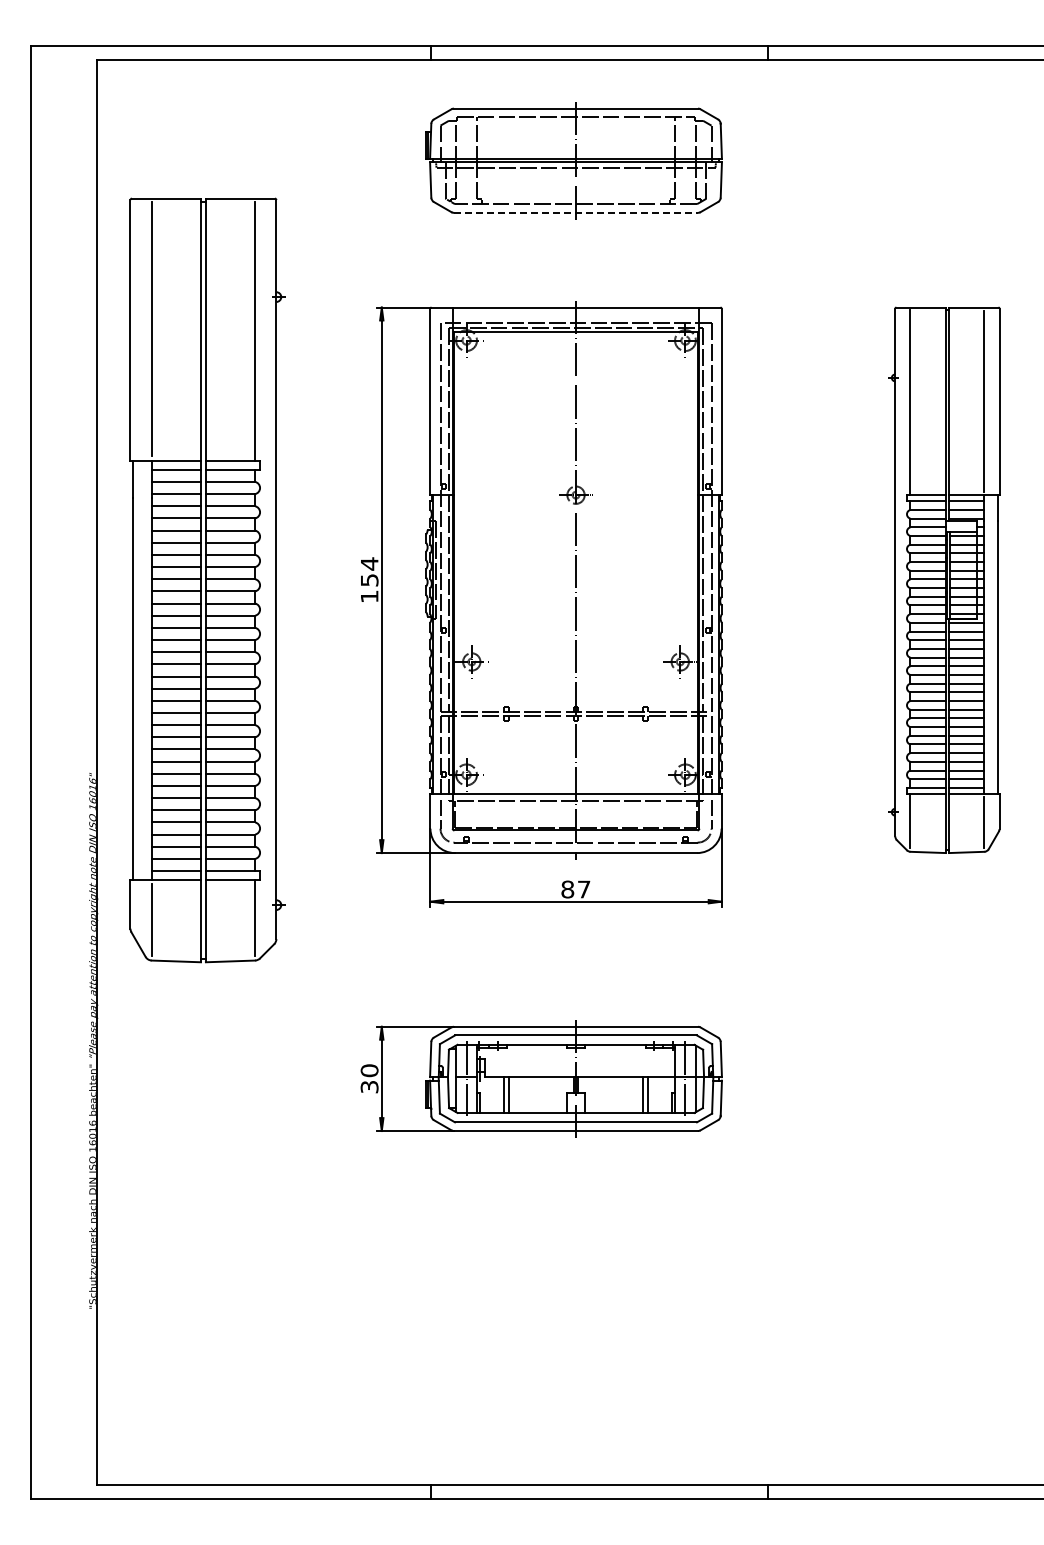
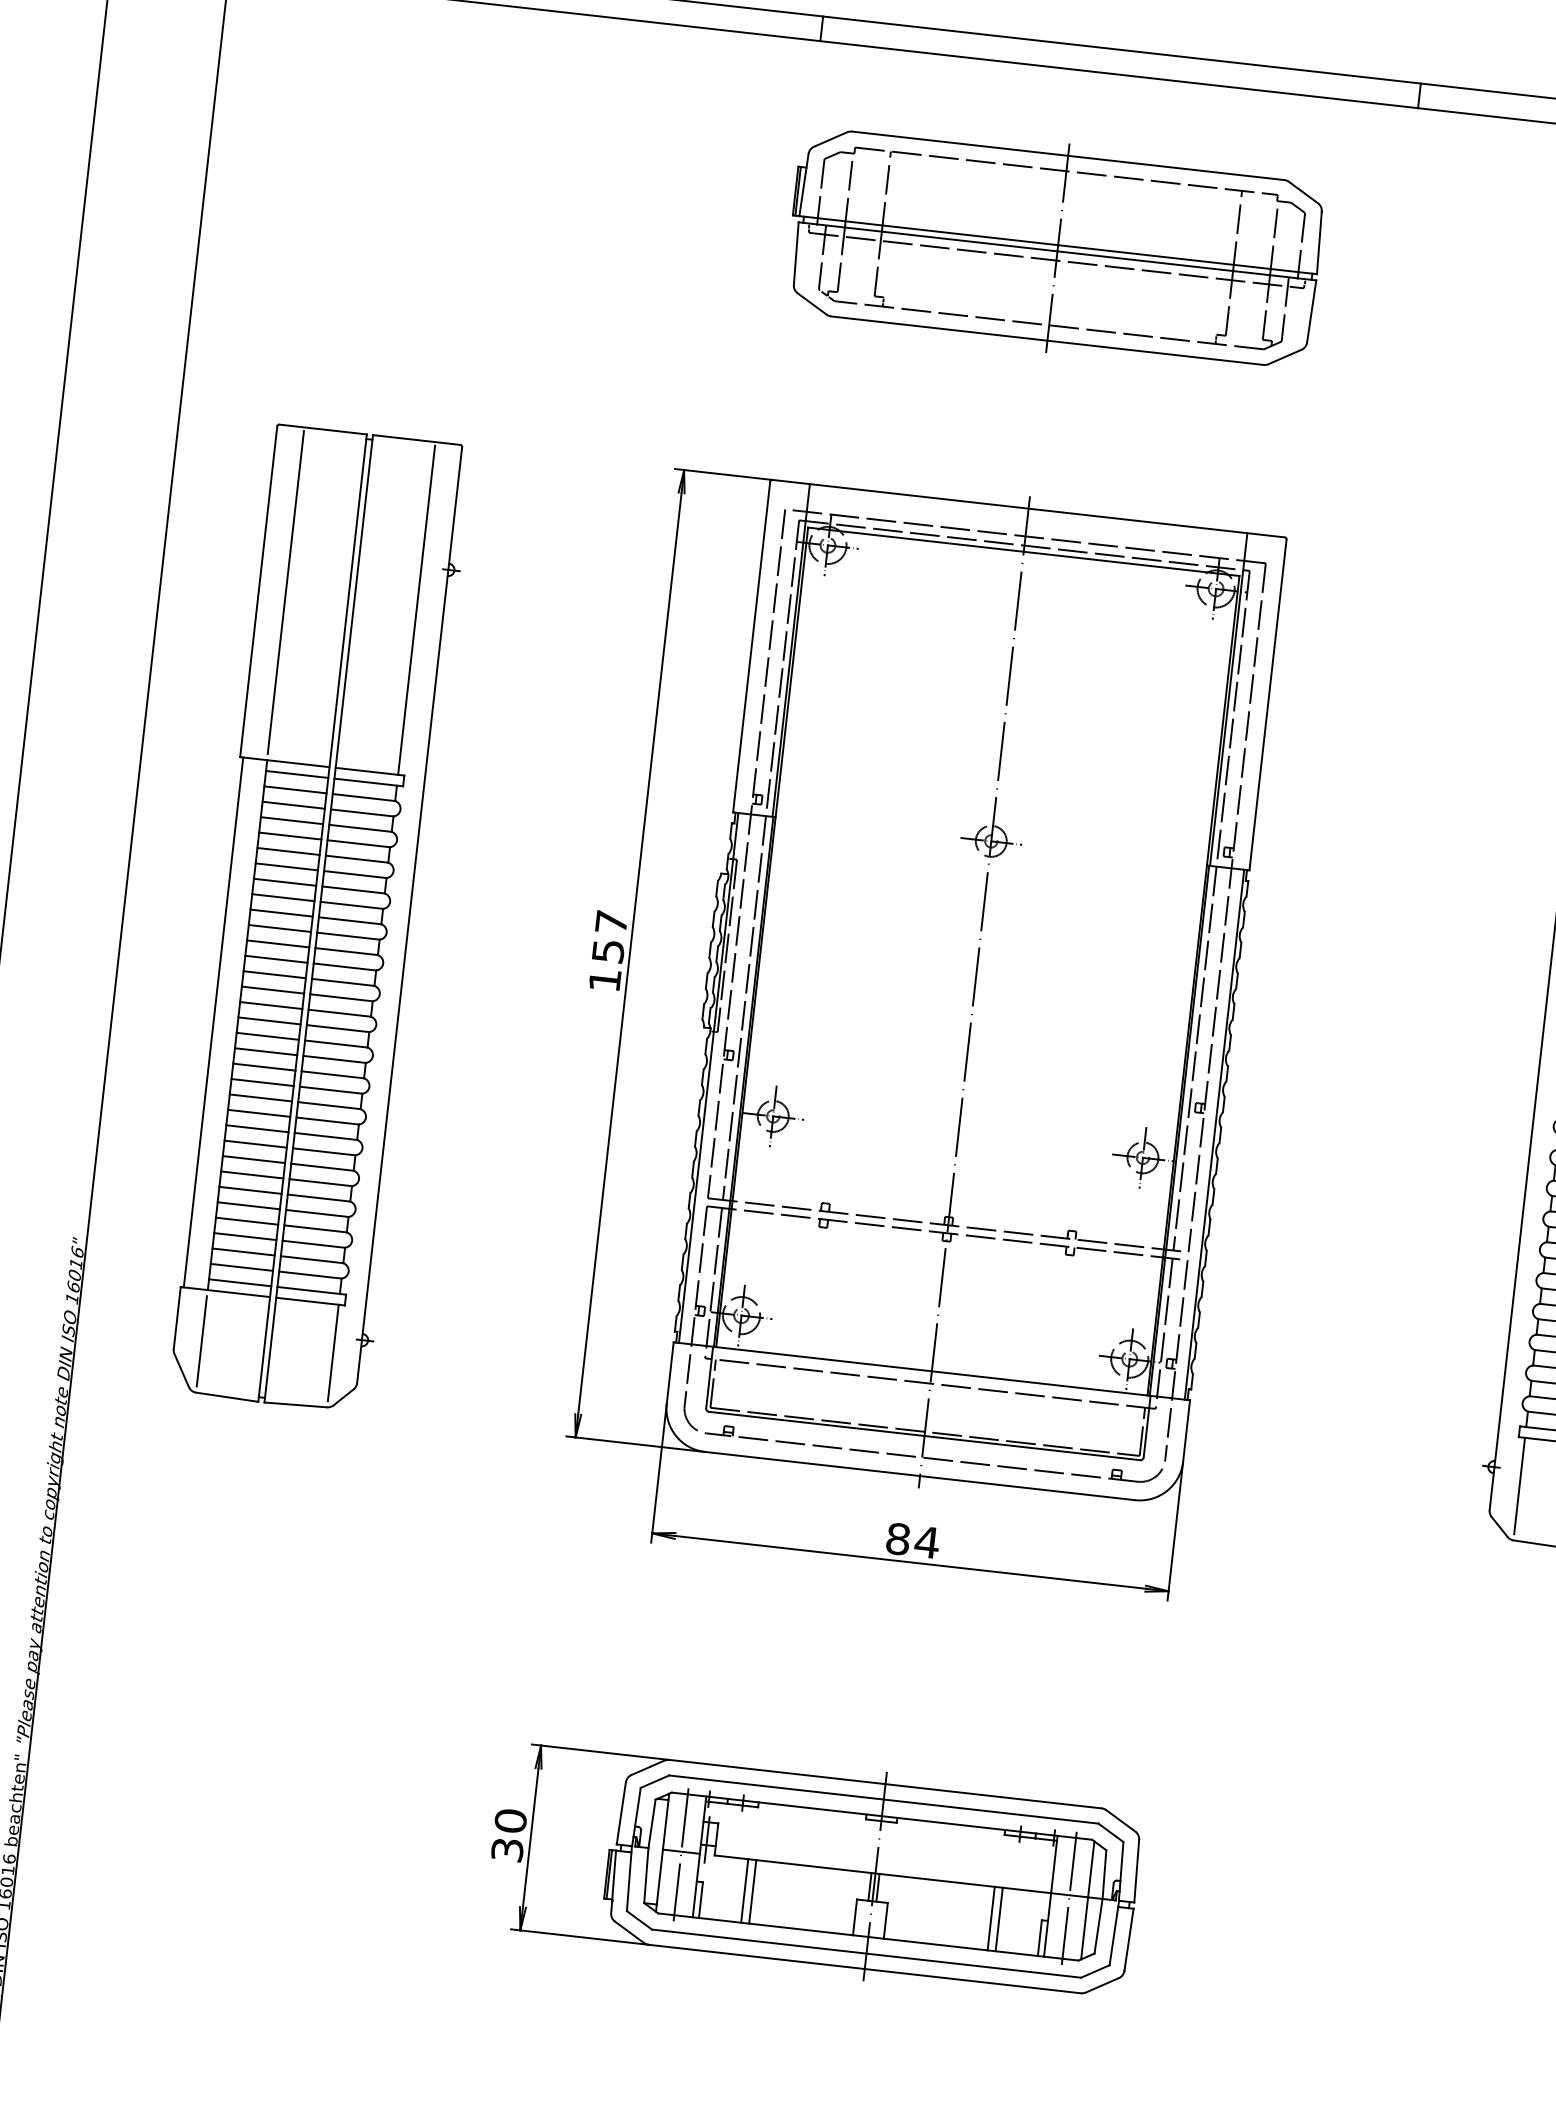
line: (576, 212) -> (1048, 340), dashed -> solid
text: (369, 563) -> (611, 921), 154 -> 157
part: (207, 579) -> (320, 917), size x0.71
text: (583, 889) -> (926, 1542), 87 -> 84

